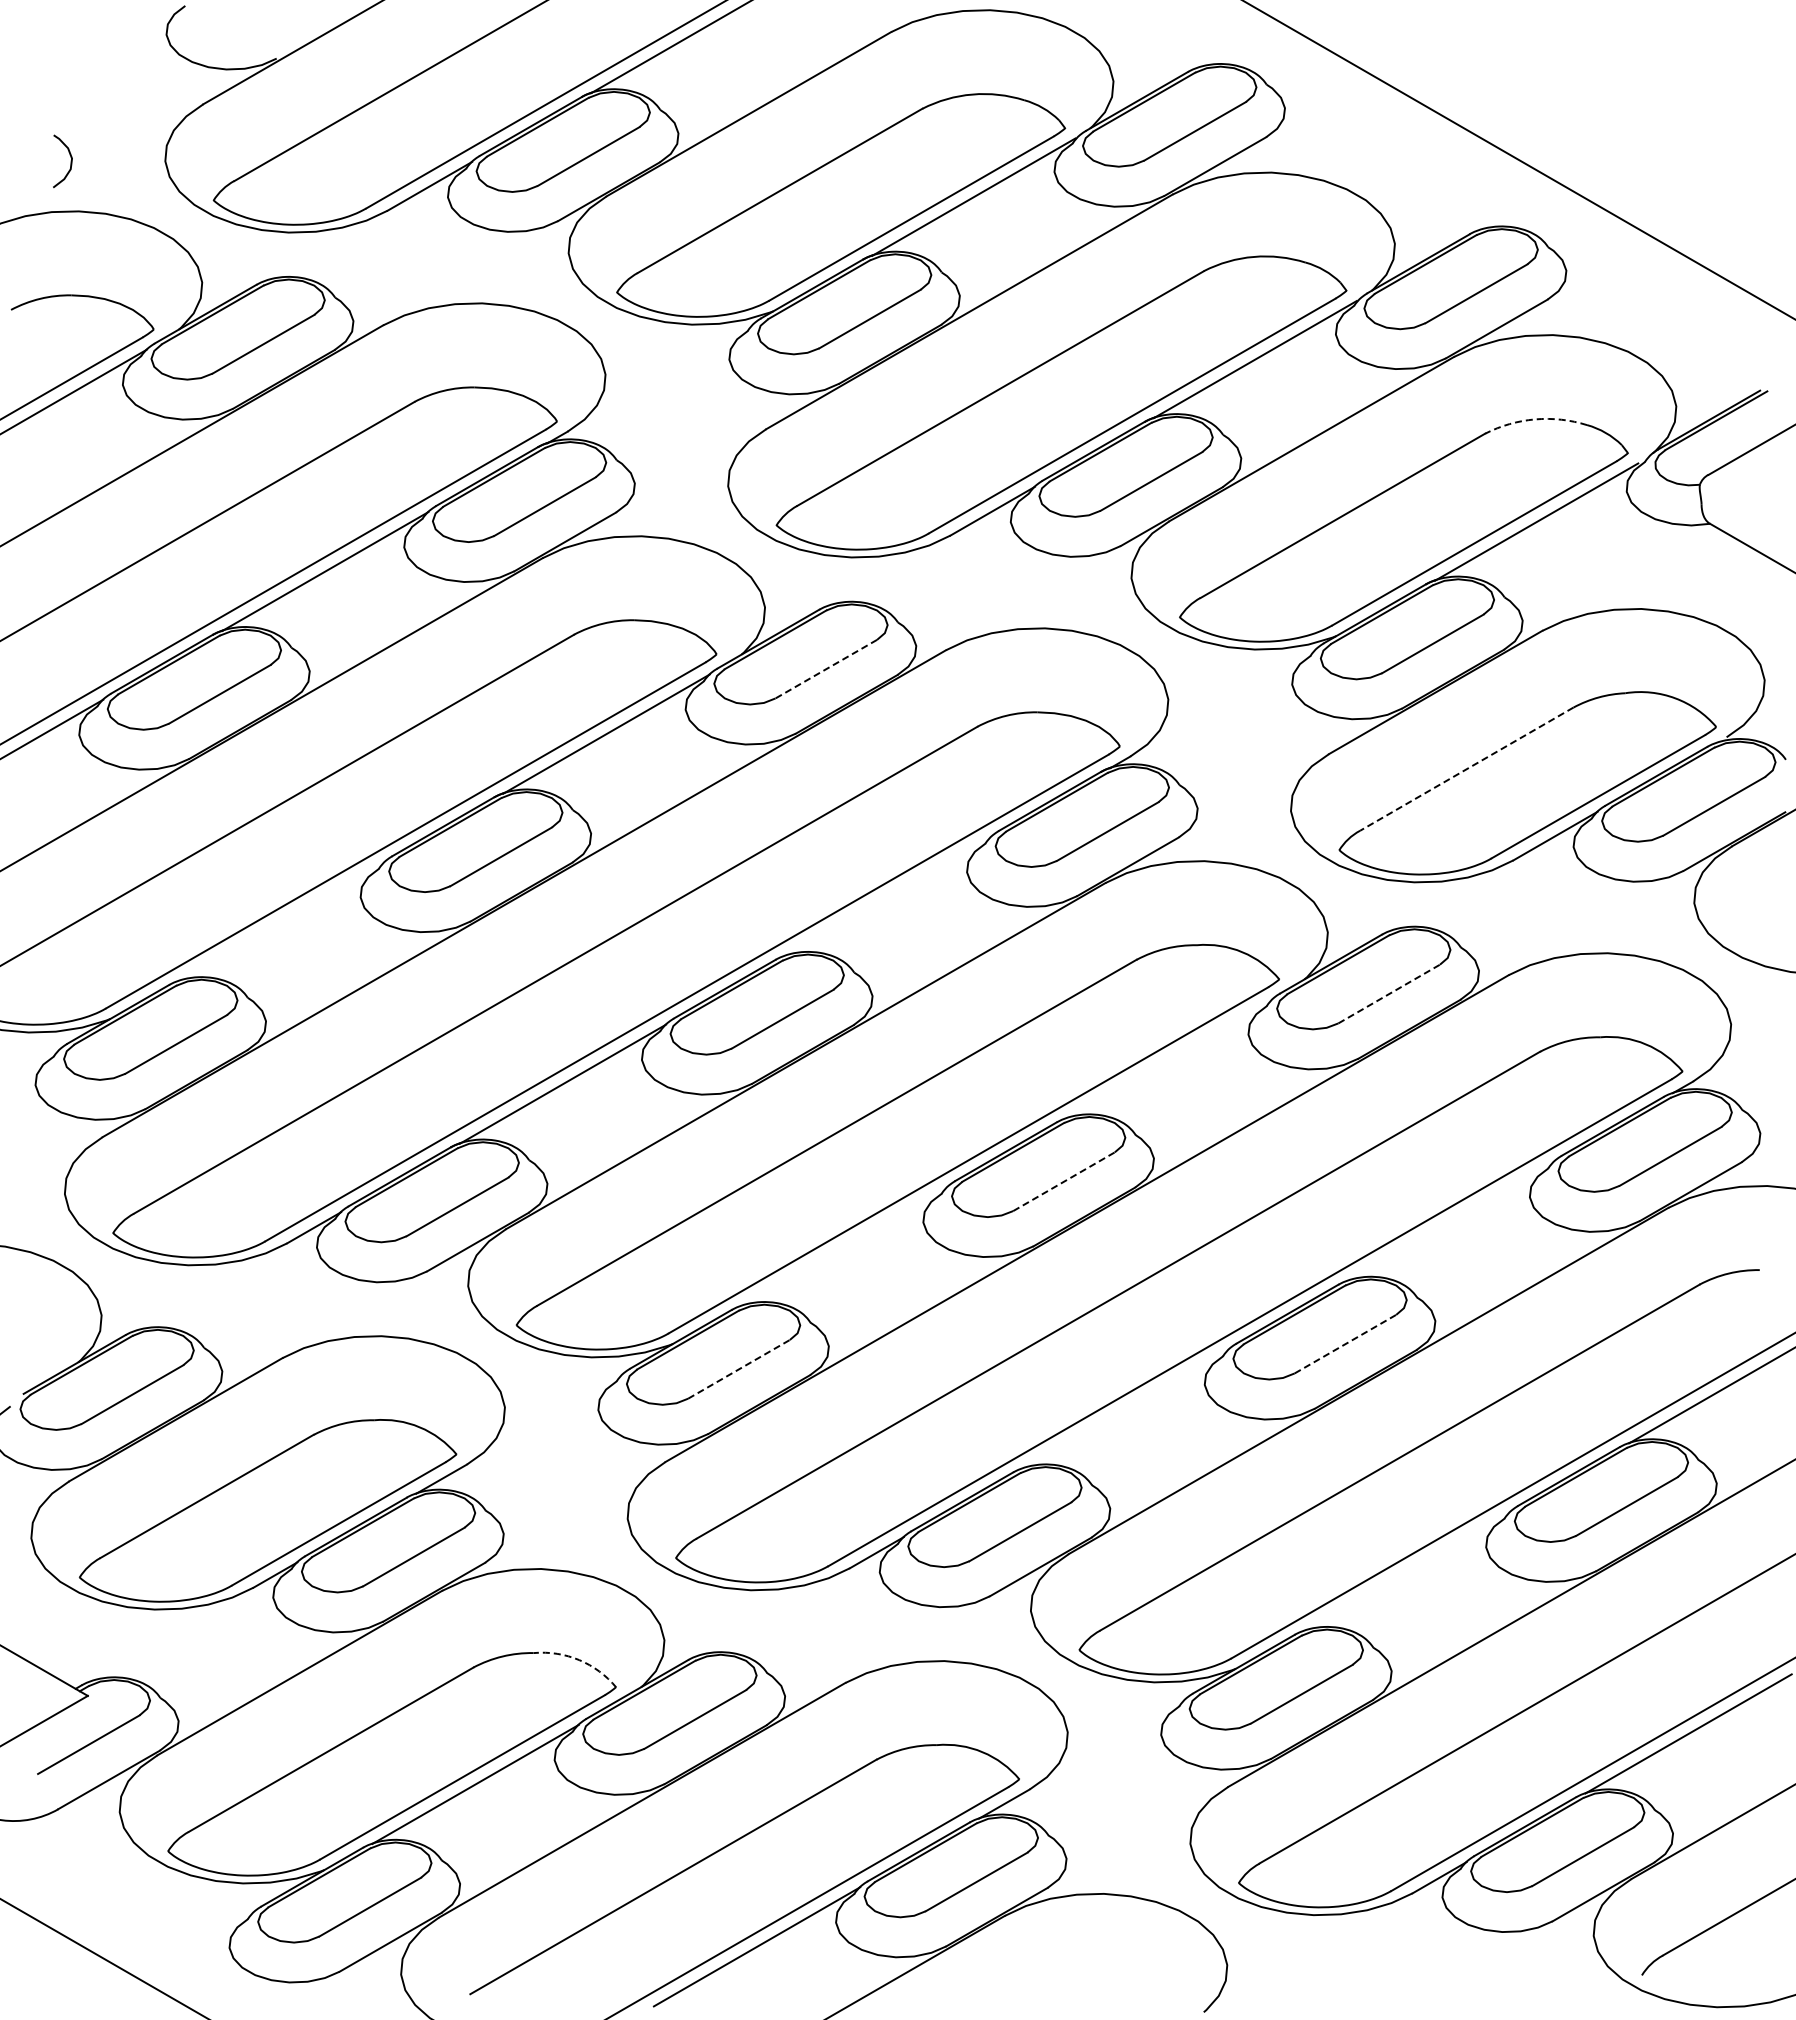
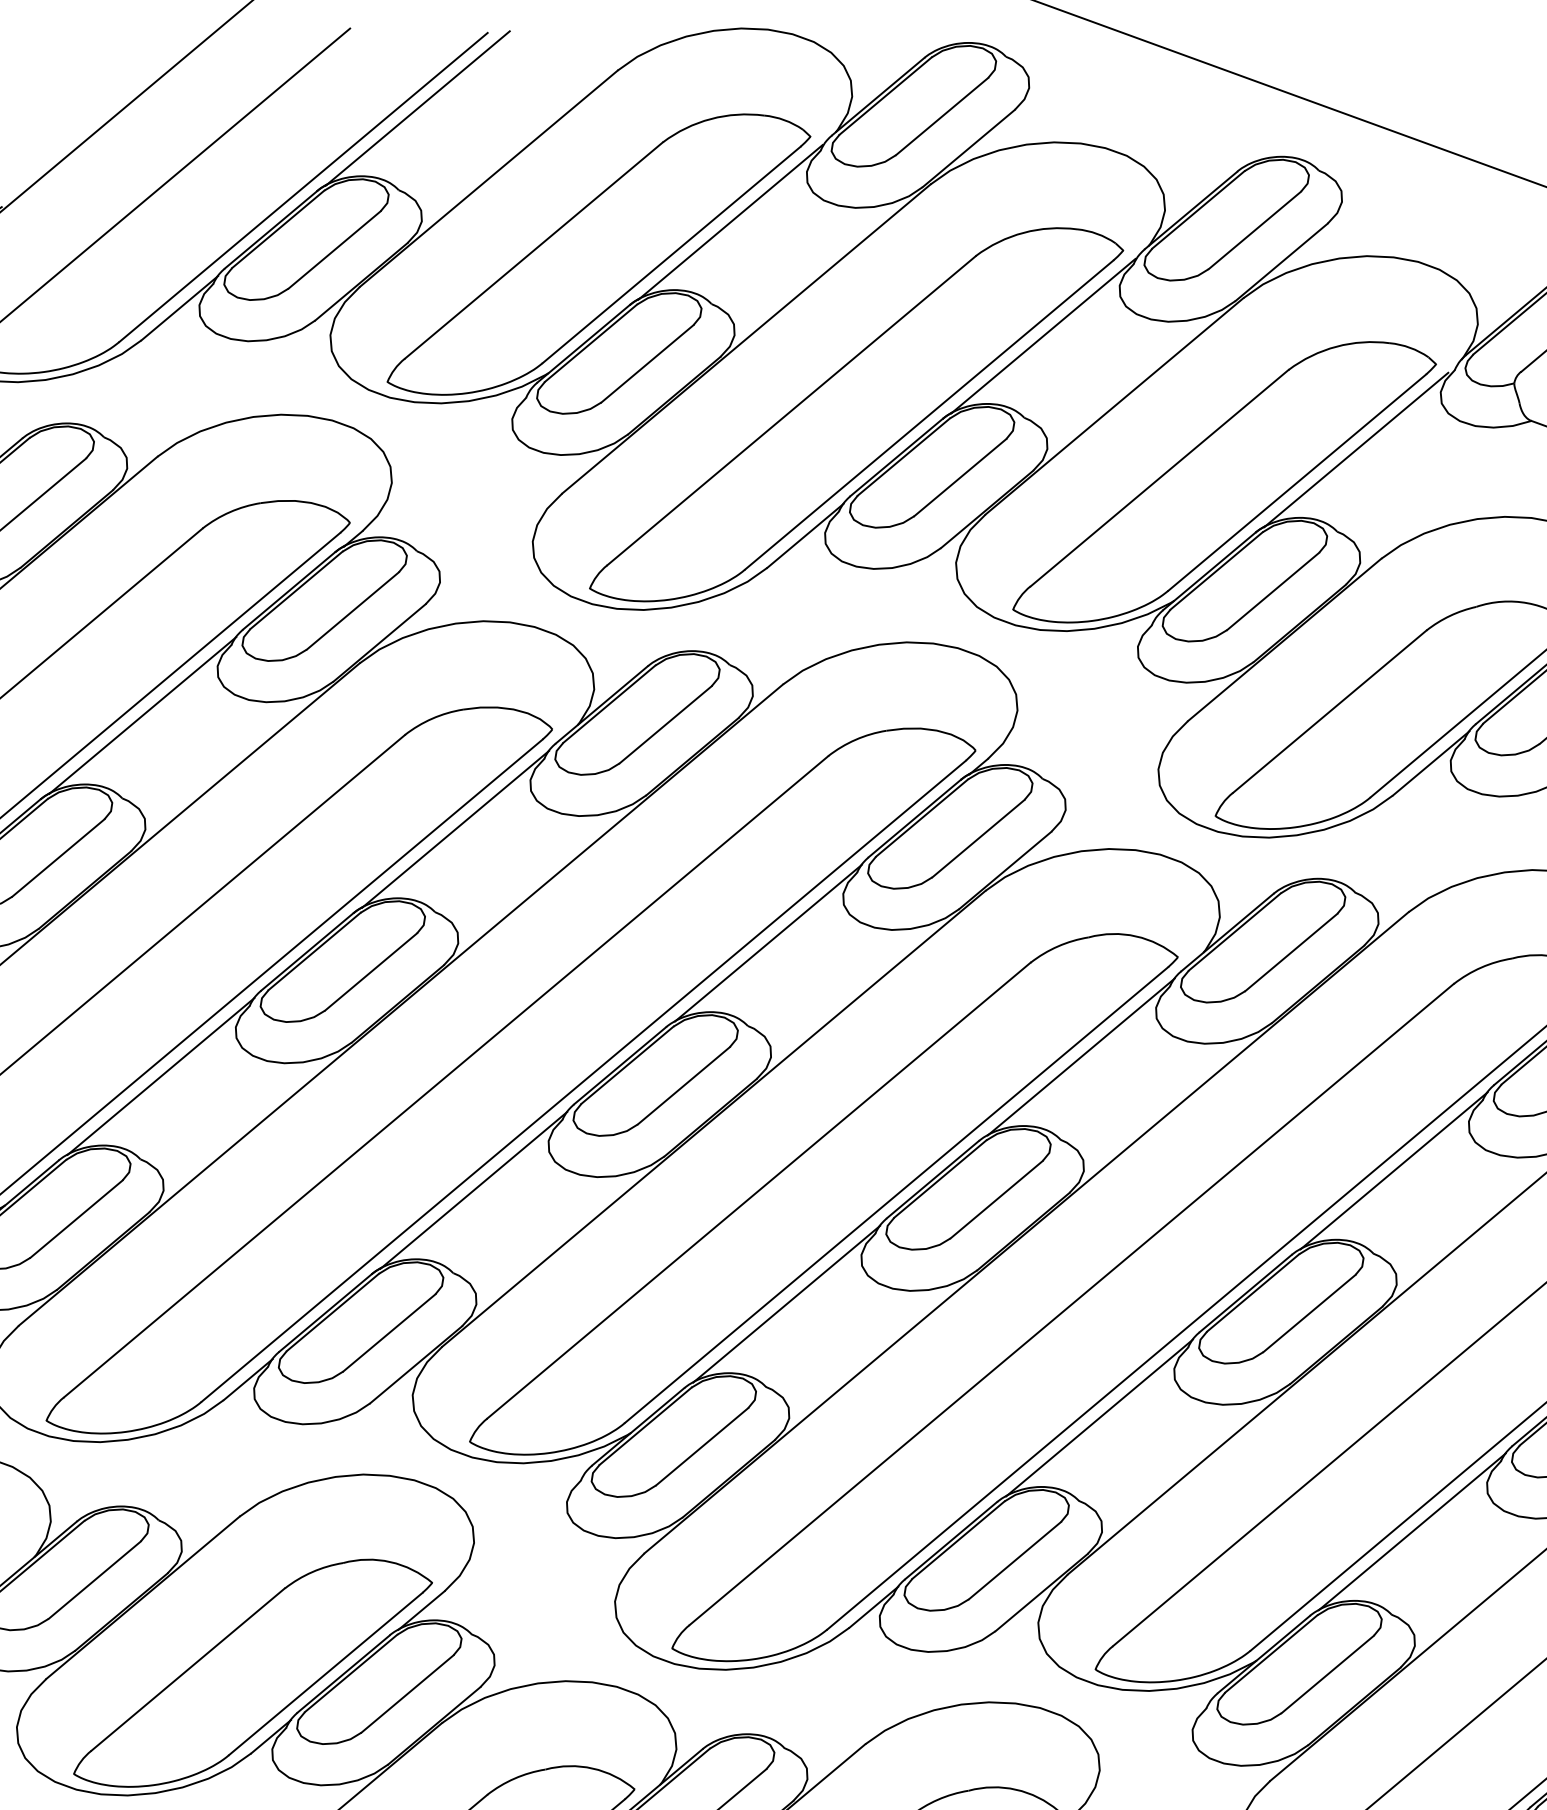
arc: (1535, 419) -> (1336, 346), dashed -> solid
line: (826, 669) -> (665, 725), dashed -> solid
line: (1466, 769) -> (1329, 712), dashed -> solid
line: (887, 895) -> (767, 942), added
line: (281, 921) -> (160, 1076), added
line: (1389, 994) -> (1291, 952), dashed -> solid
line: (1169, 1058) -> (1081, 1056), added
line: (1064, 1181) -> (997, 1199), dashed -> solid
line: (1450, 1220) -> (1393, 1170), added
line: (844, 1246) -> (786, 1304), added
line: (1345, 1344) -> (1309, 1313), dashed -> solid
line: (739, 1369) -> (702, 1446), dashed -> solid
line: (1125, 1408) -> (1099, 1417), added
line: (1407, 1571) -> (1412, 1531), added
arc: (579, 1660) -> (593, 1768), dashed -> solid

